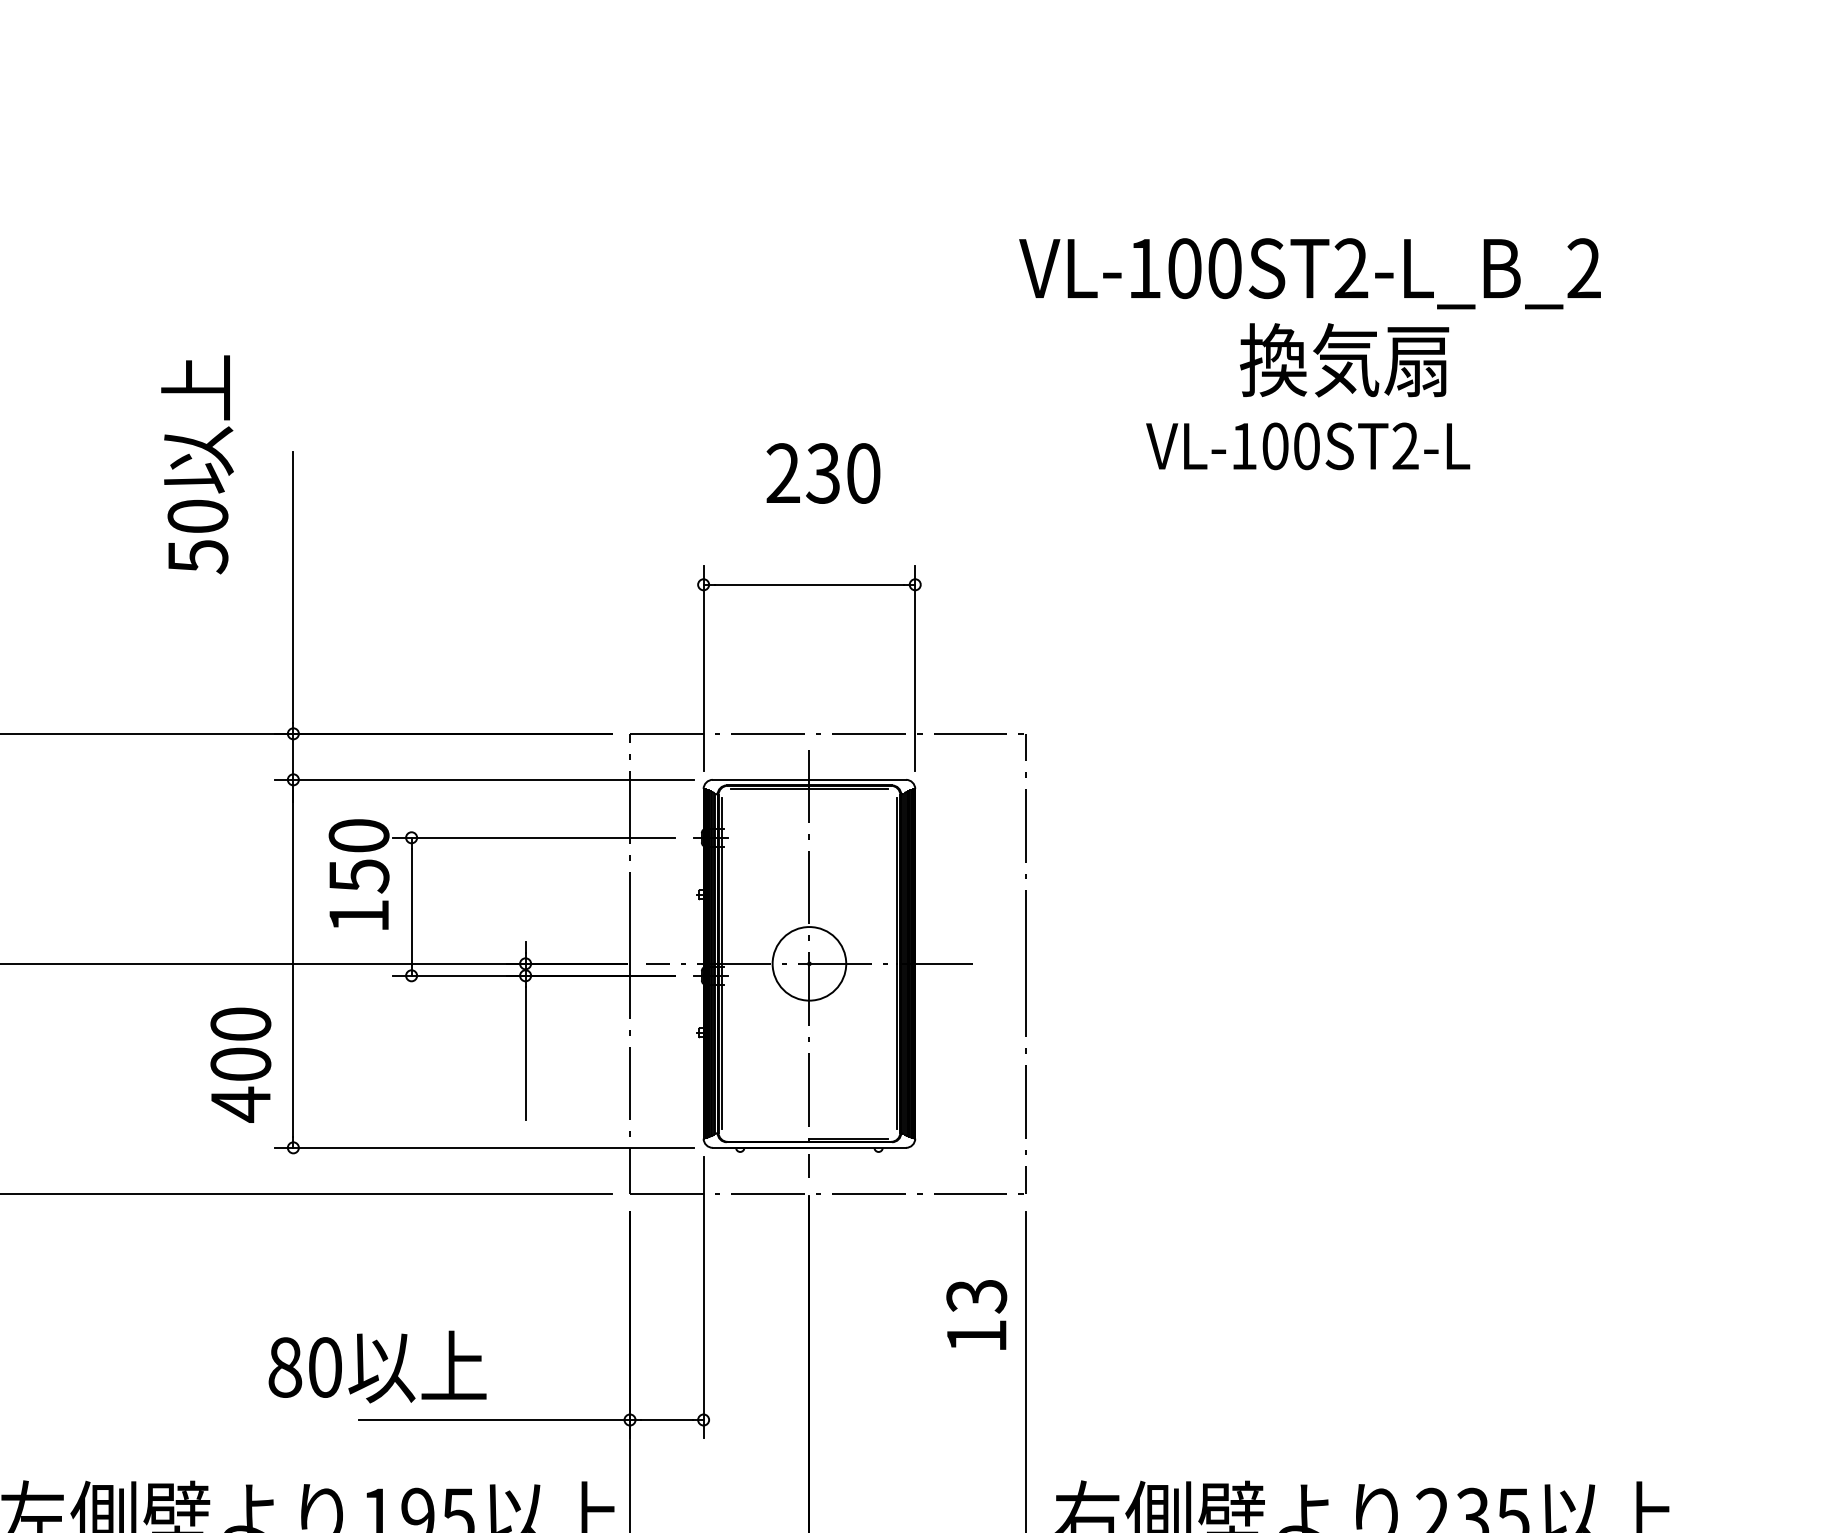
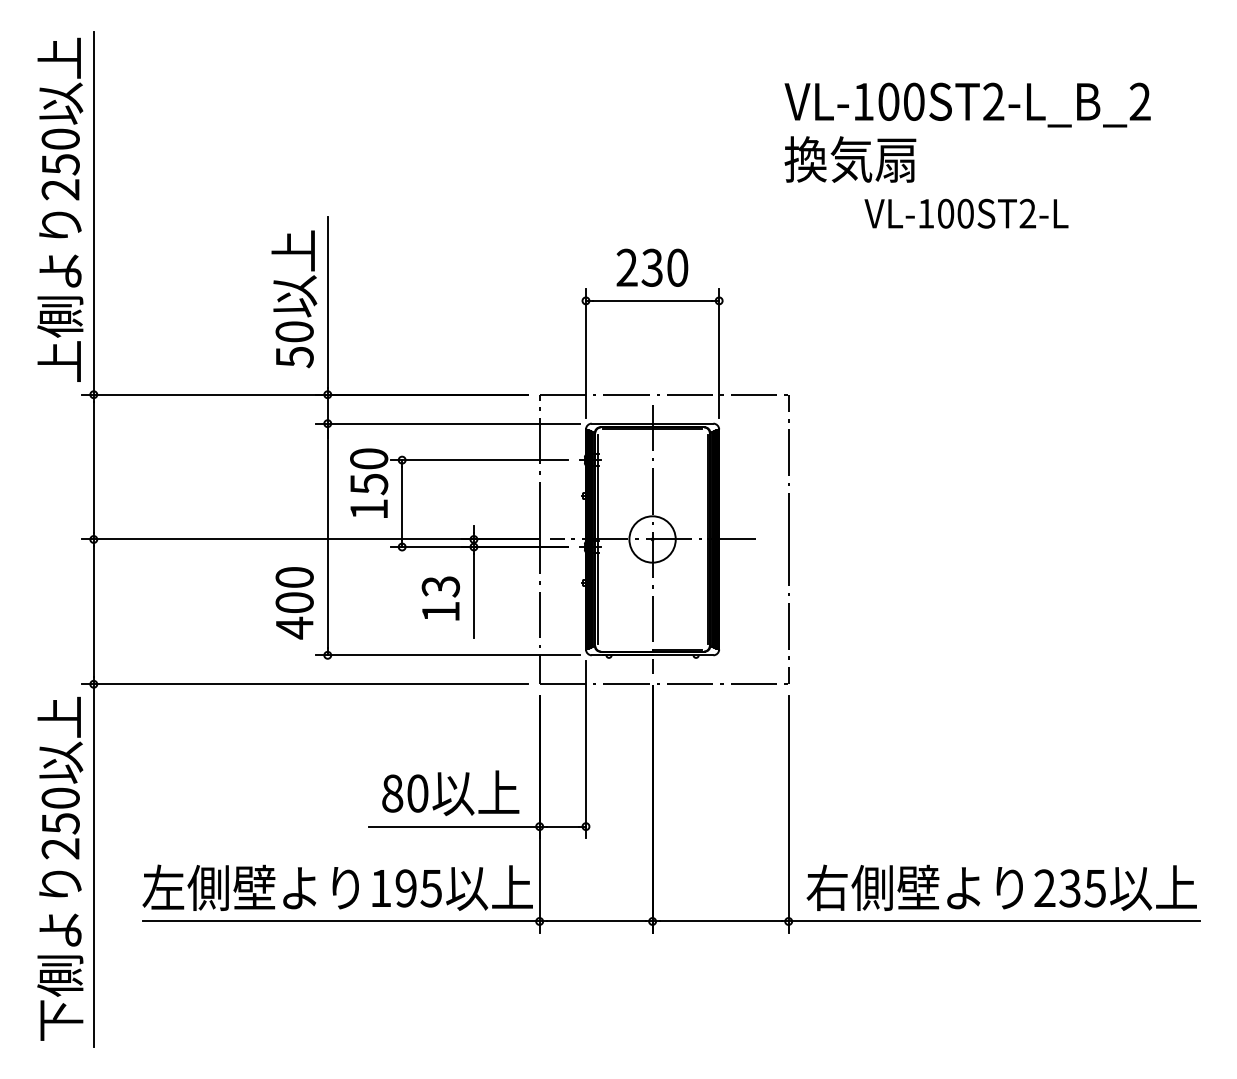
text: (1344, 360) -> (850, 159), moved
text: (197, 464) -> (294, 299), moved
text: (823, 472) -> (652, 267), moved
text: (976, 1314) -> (440, 598), moved
text: (377, 1367) -> (450, 793), moved

